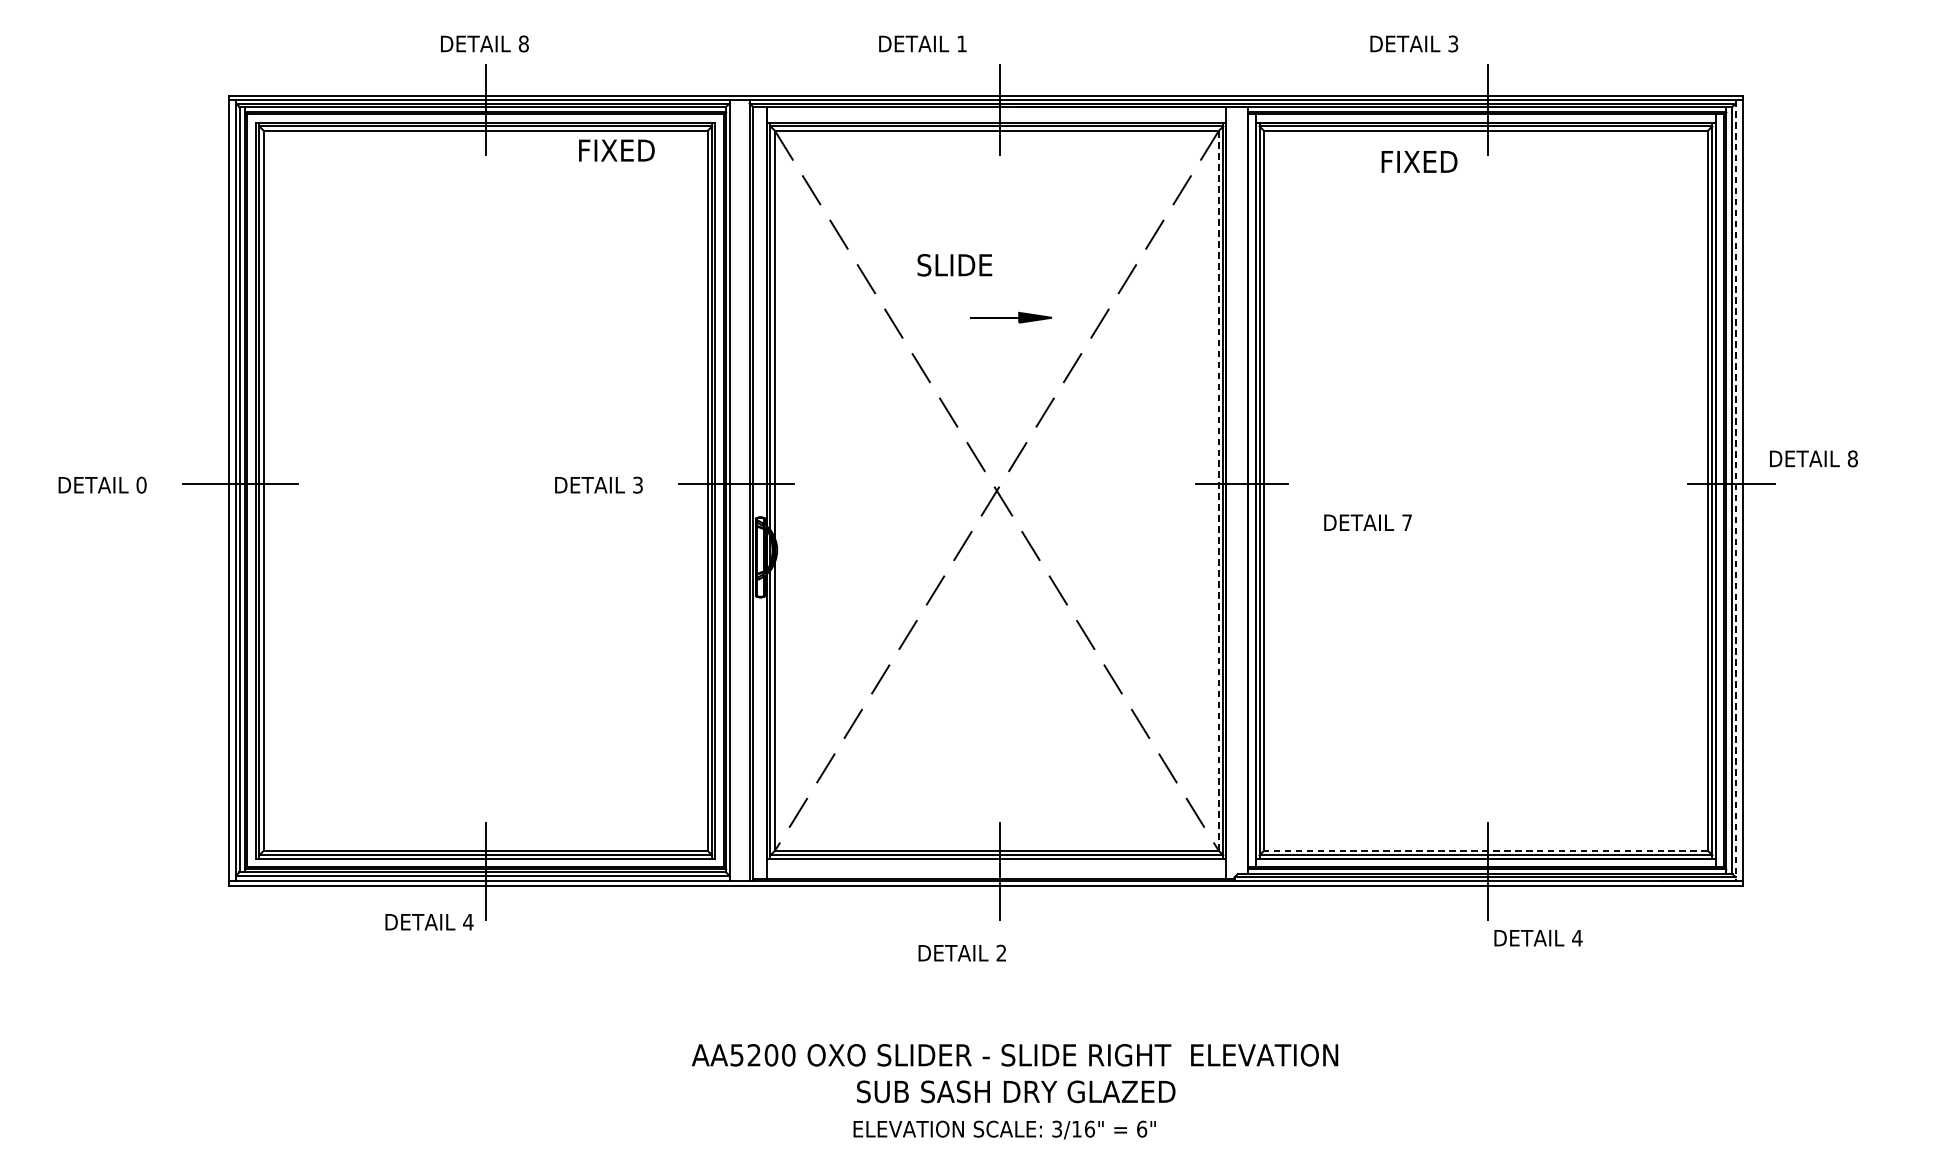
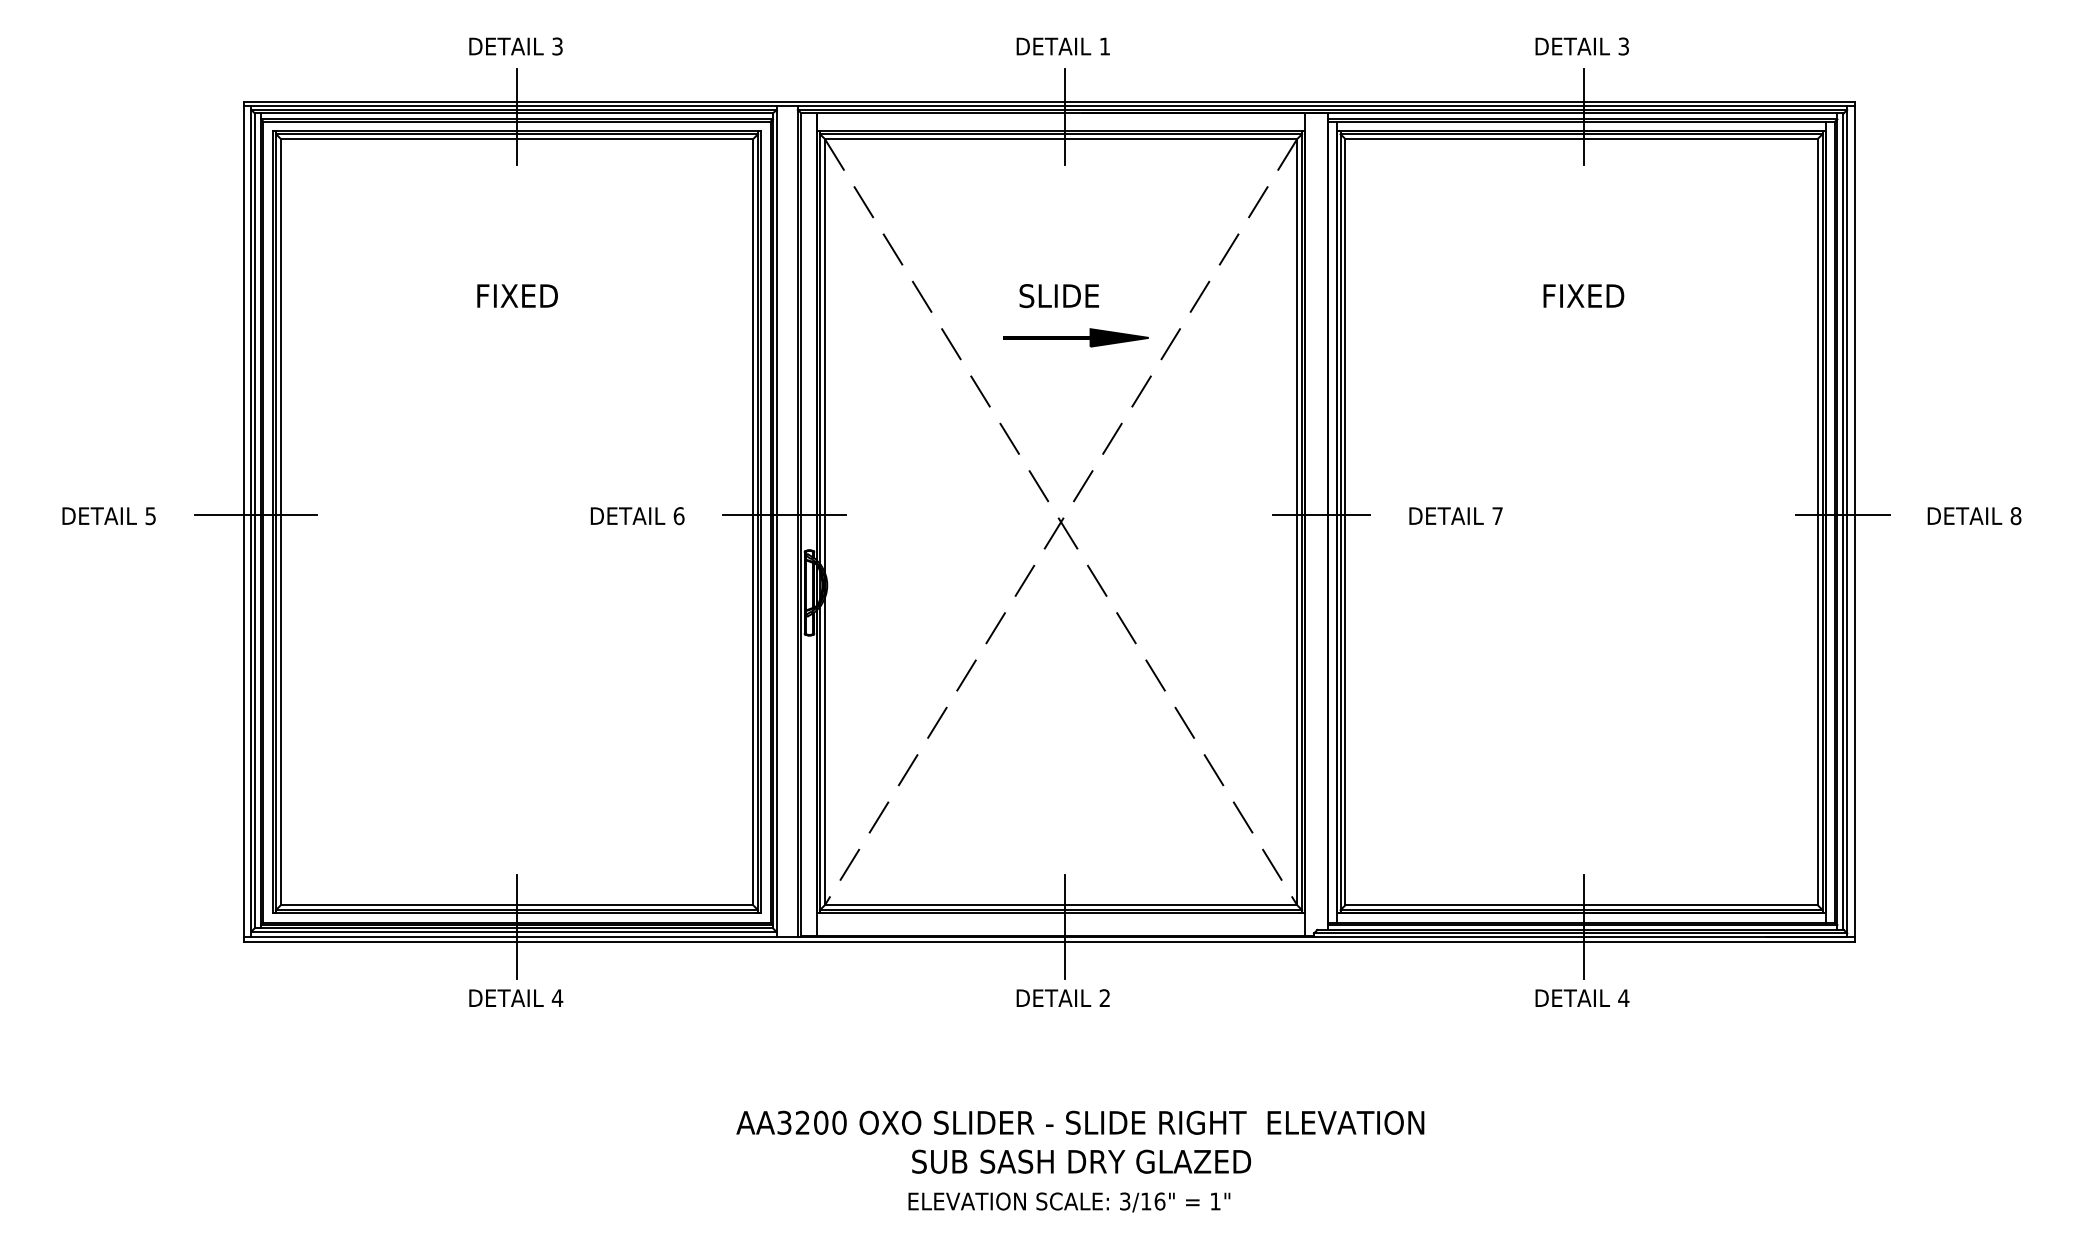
text: (523, 43) -> (557, 46), 8 -> 3
text: (922, 43) -> (1062, 46), moved
text: (1413, 43) -> (1581, 46), moved
text: (616, 150) -> (517, 295), moved
text: (1419, 161) -> (1583, 295), moved
text: (954, 265) -> (1058, 296), moved
part: (1010, 317) -> (1075, 337), size x1.67
text: (1813, 459) -> (1974, 516), moved
text: (141, 485) -> (150, 516), 0 -> 5
text: (637, 485) -> (678, 516), 3 -> 6
line: (1219, 490) -> (1297, 521), dashed -> solid
line: (1735, 491) -> (1847, 522), dashed -> solid
text: (1367, 522) -> (1455, 515), moved
line: (1485, 851) -> (1581, 905), dashed -> solid
text: (429, 921) -> (516, 997), moved
text: (1538, 937) -> (1582, 997), moved
text: (961, 952) -> (1062, 997), moved
text: (737, 1054) -> (784, 1122), AA5200 -> AA3200
text: (1142, 1129) -> (1215, 1201), 6" -> 1"

